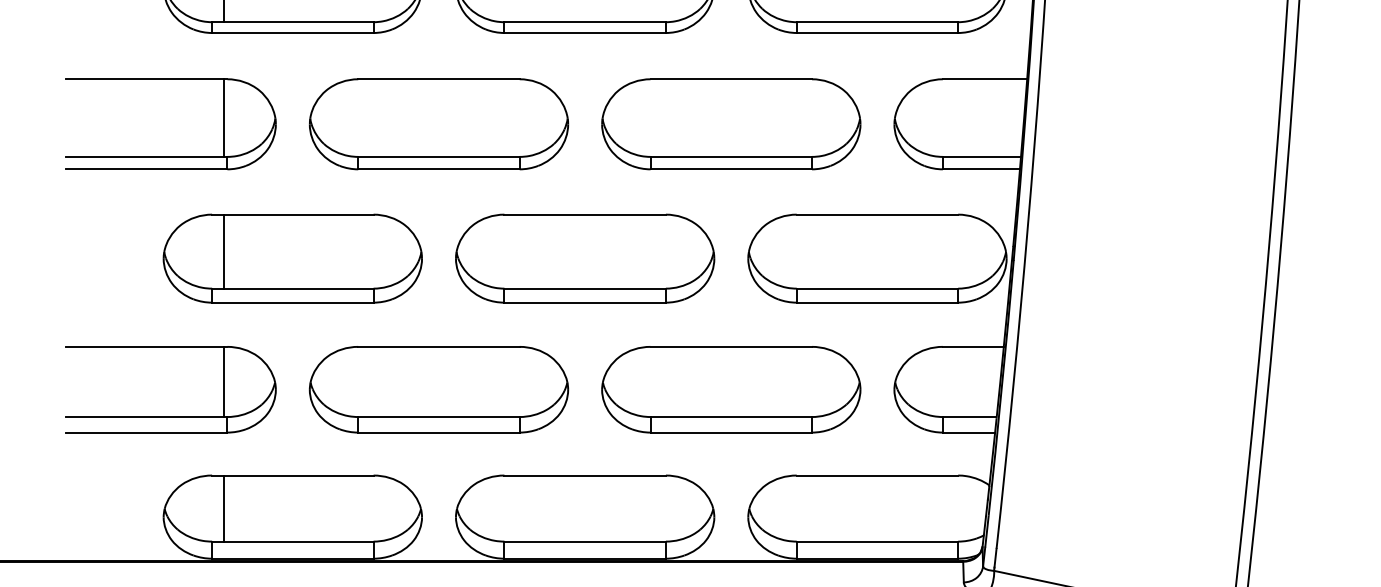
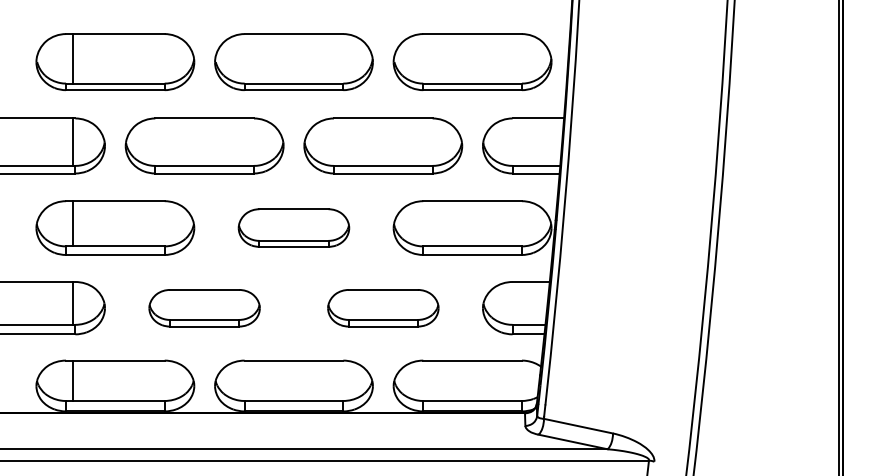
part: (584, 257) -> (293, 227), size x0.7
part: (438, 390) -> (204, 308), size x0.7
part: (731, 390) -> (383, 308), size x0.7

